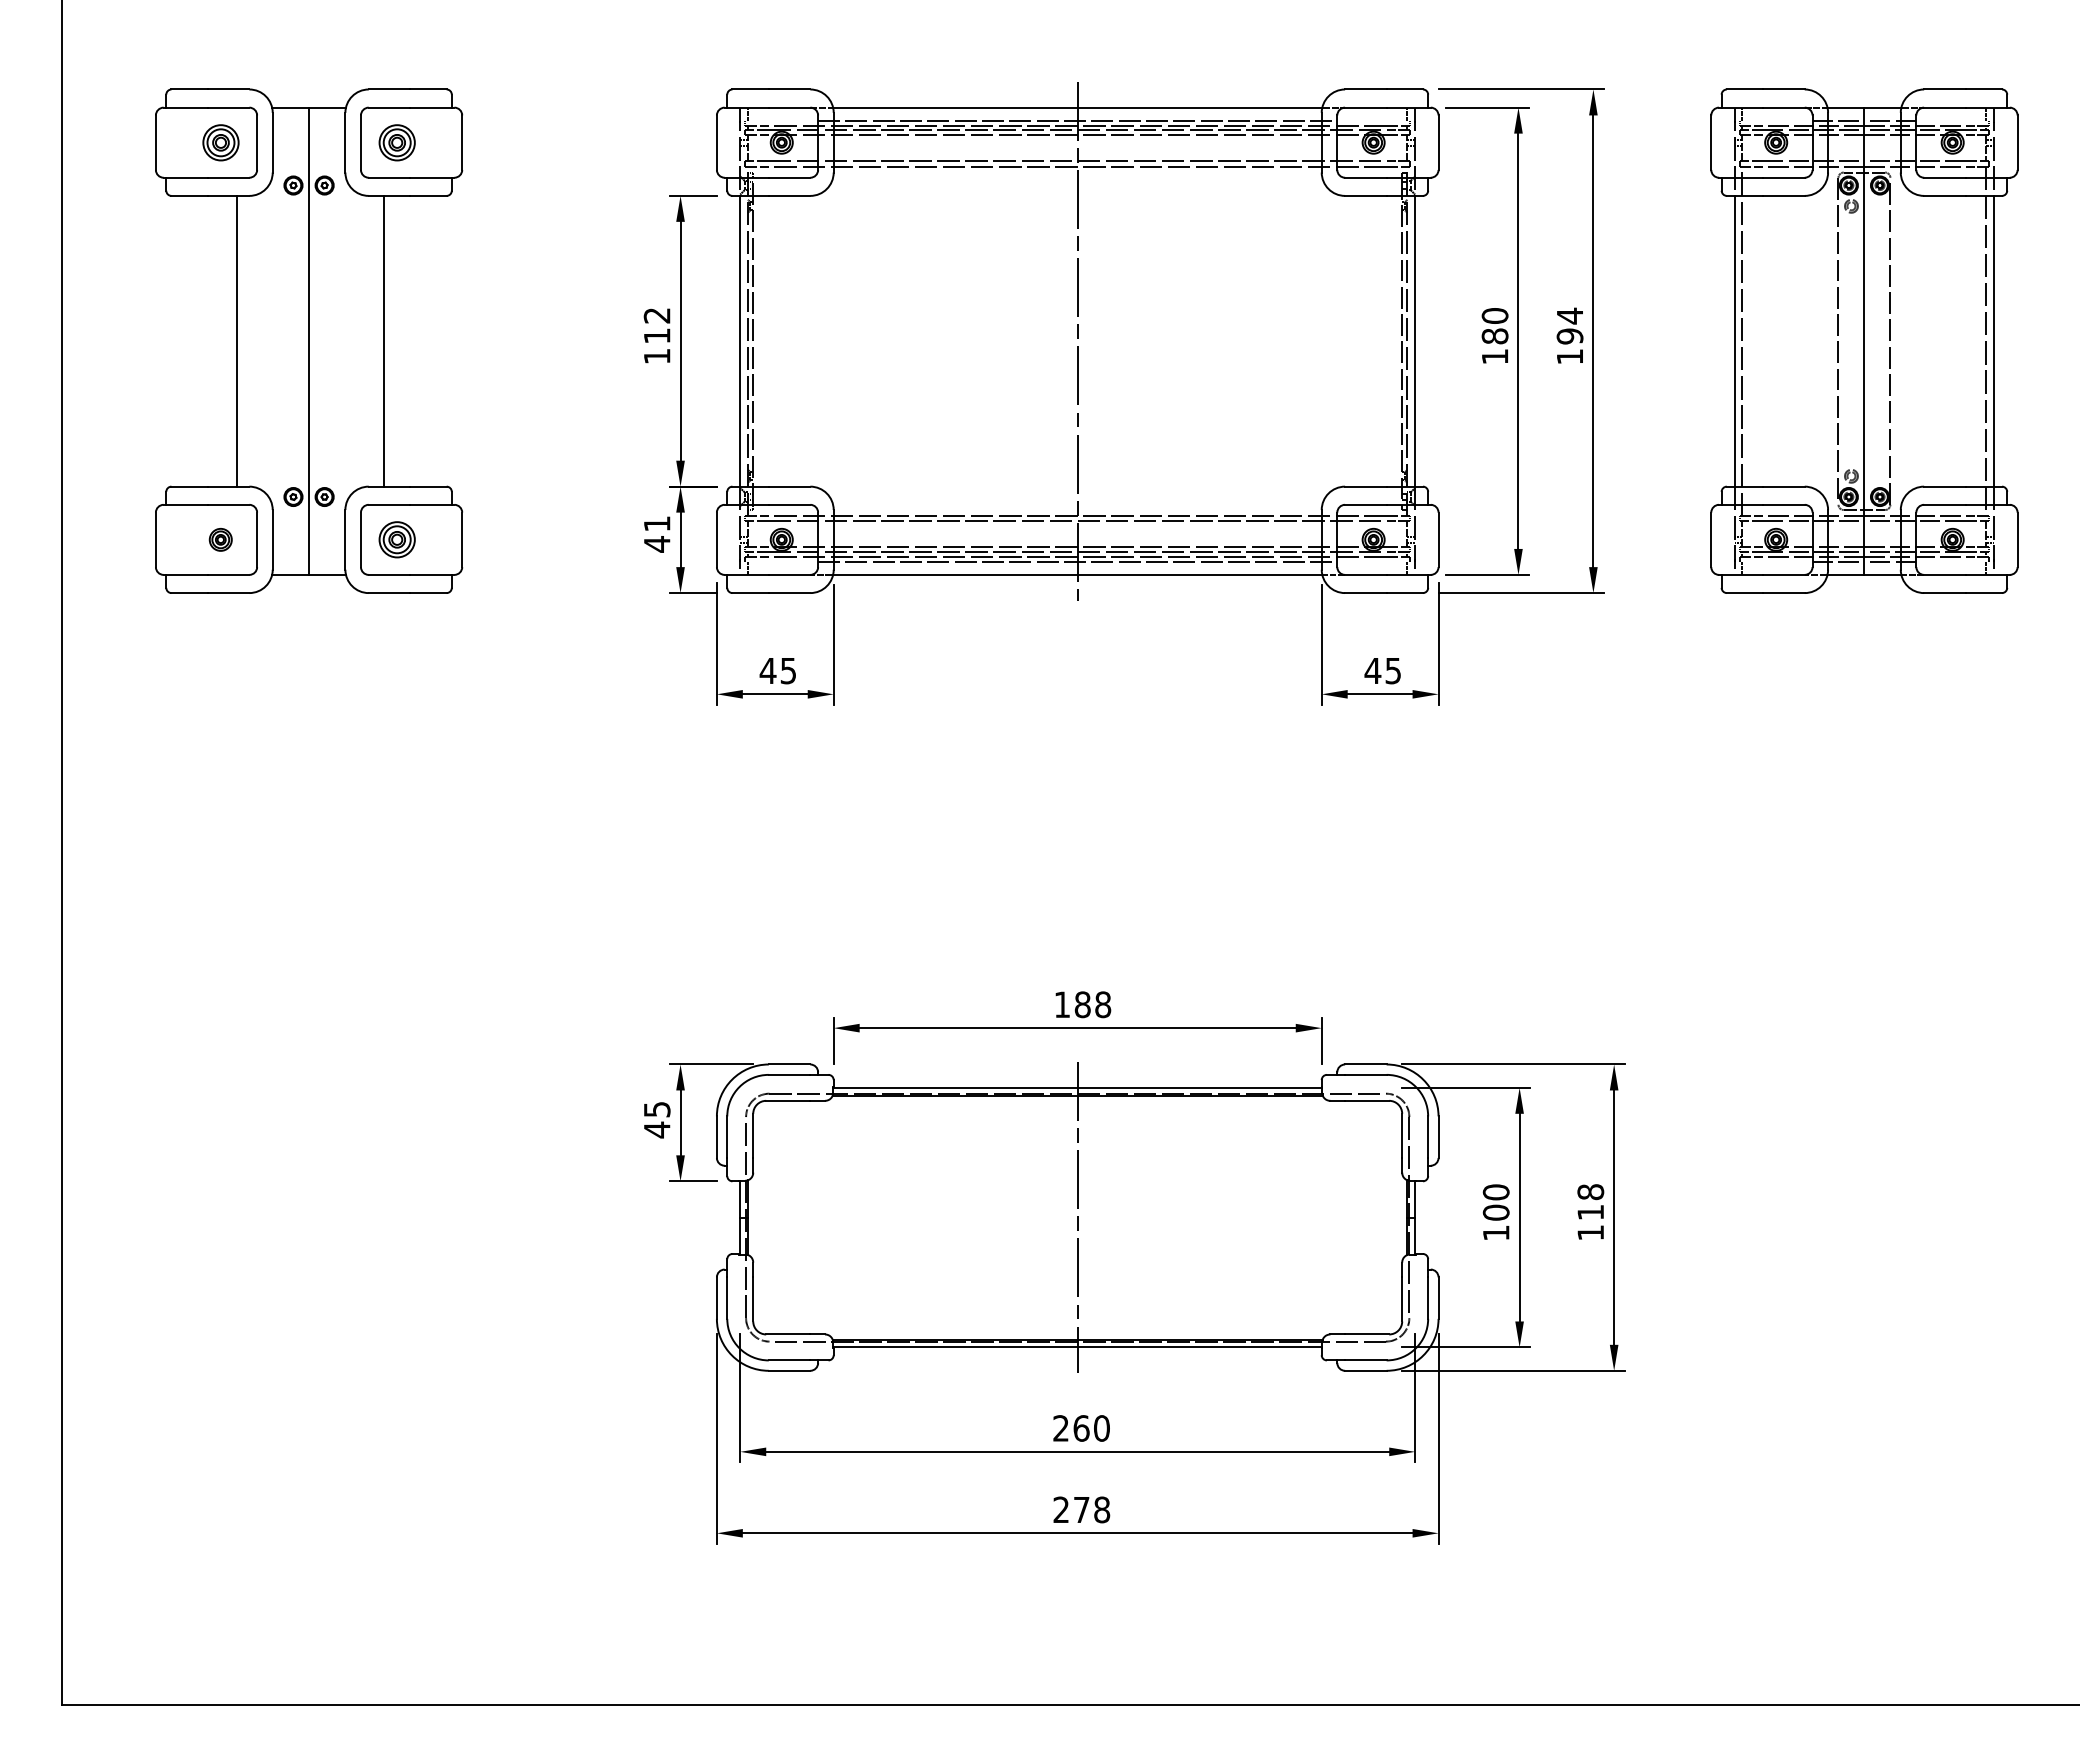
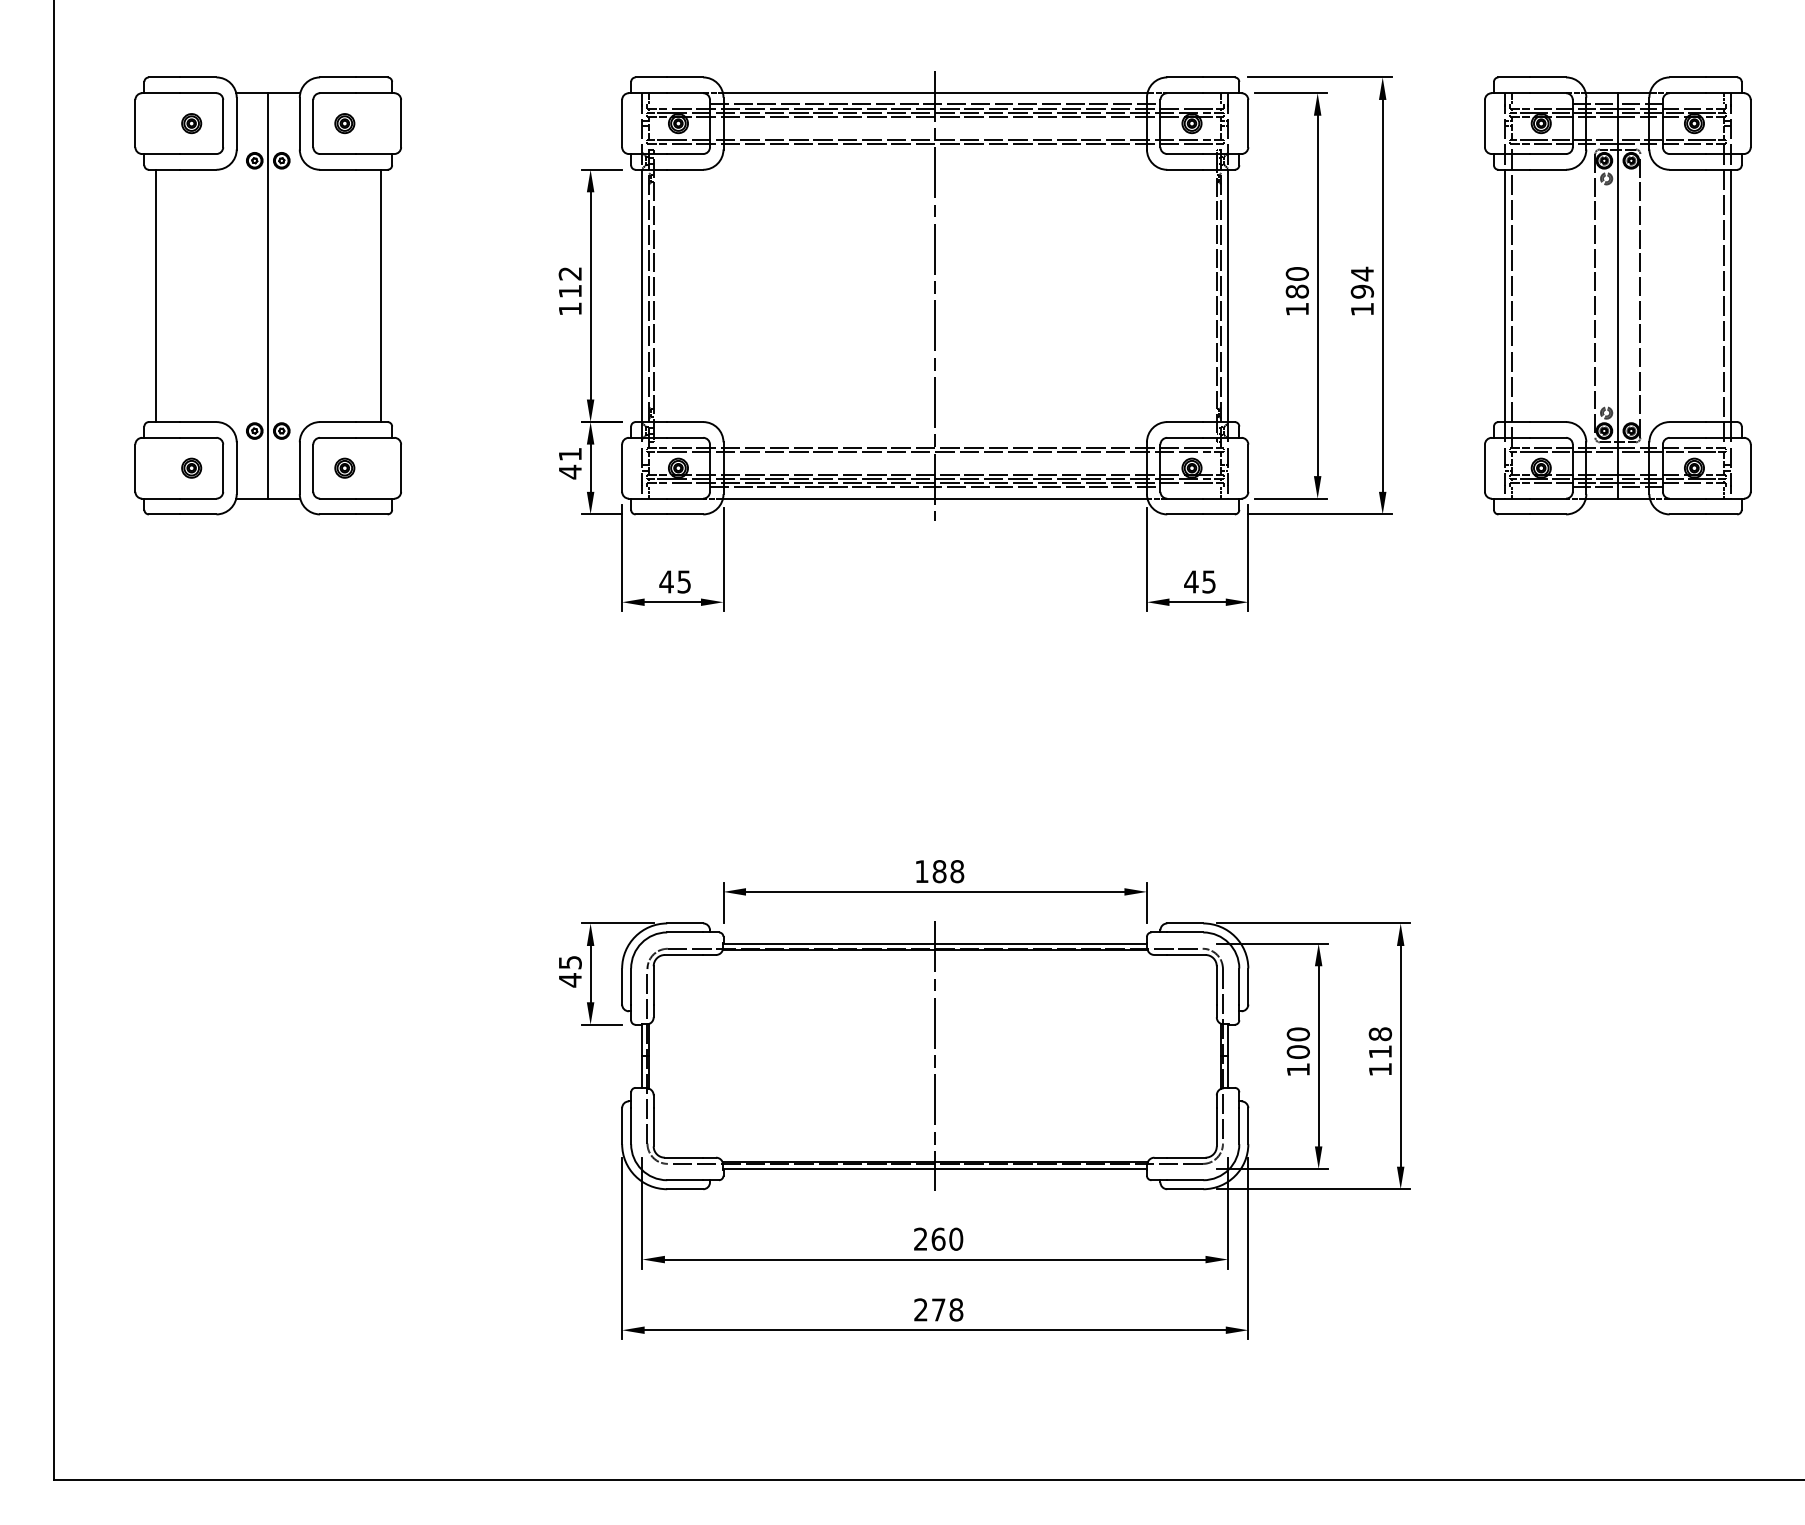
part: (220, 142) -> (191, 123), size x0.62
part: (397, 142) -> (345, 123), size x0.62
line: (237, 340) -> (155, 295), moved
line: (383, 340) -> (380, 295), moved
part: (397, 539) -> (345, 467), size x0.62

